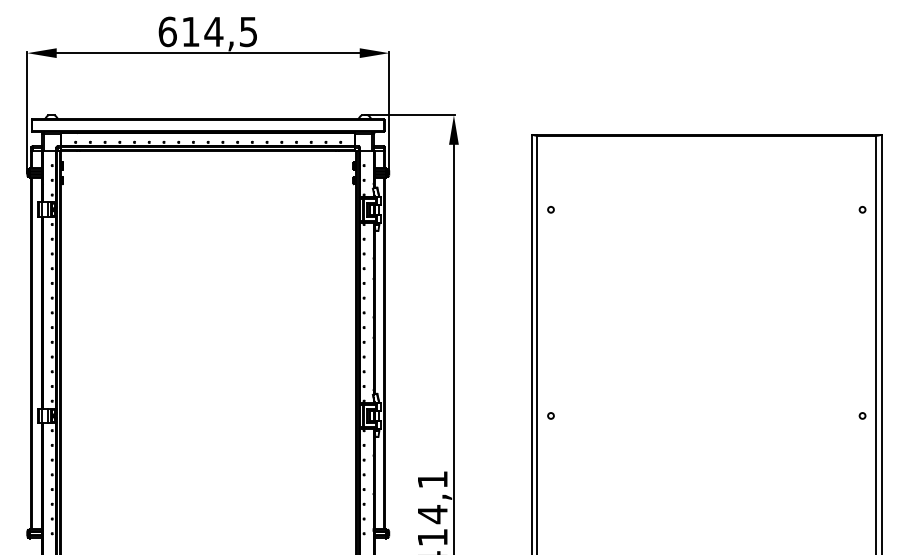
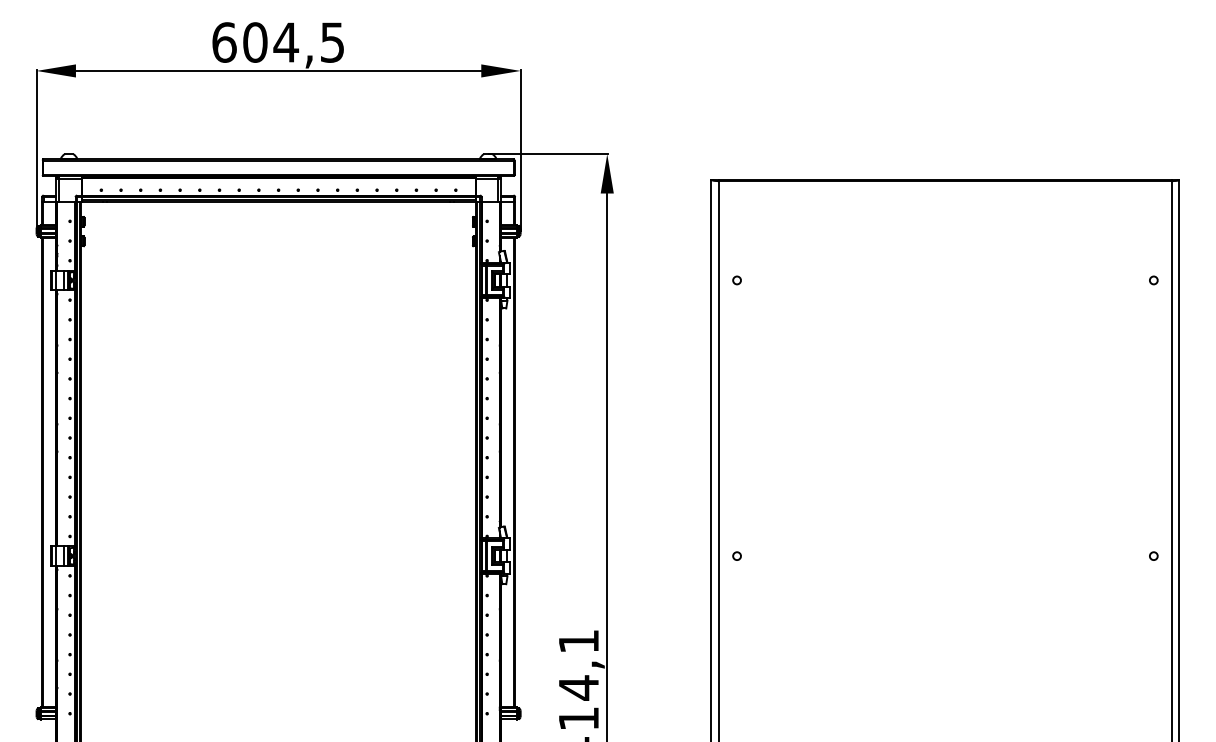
text: (190, 31) -> (254, 41), 614,5 -> 604,5

